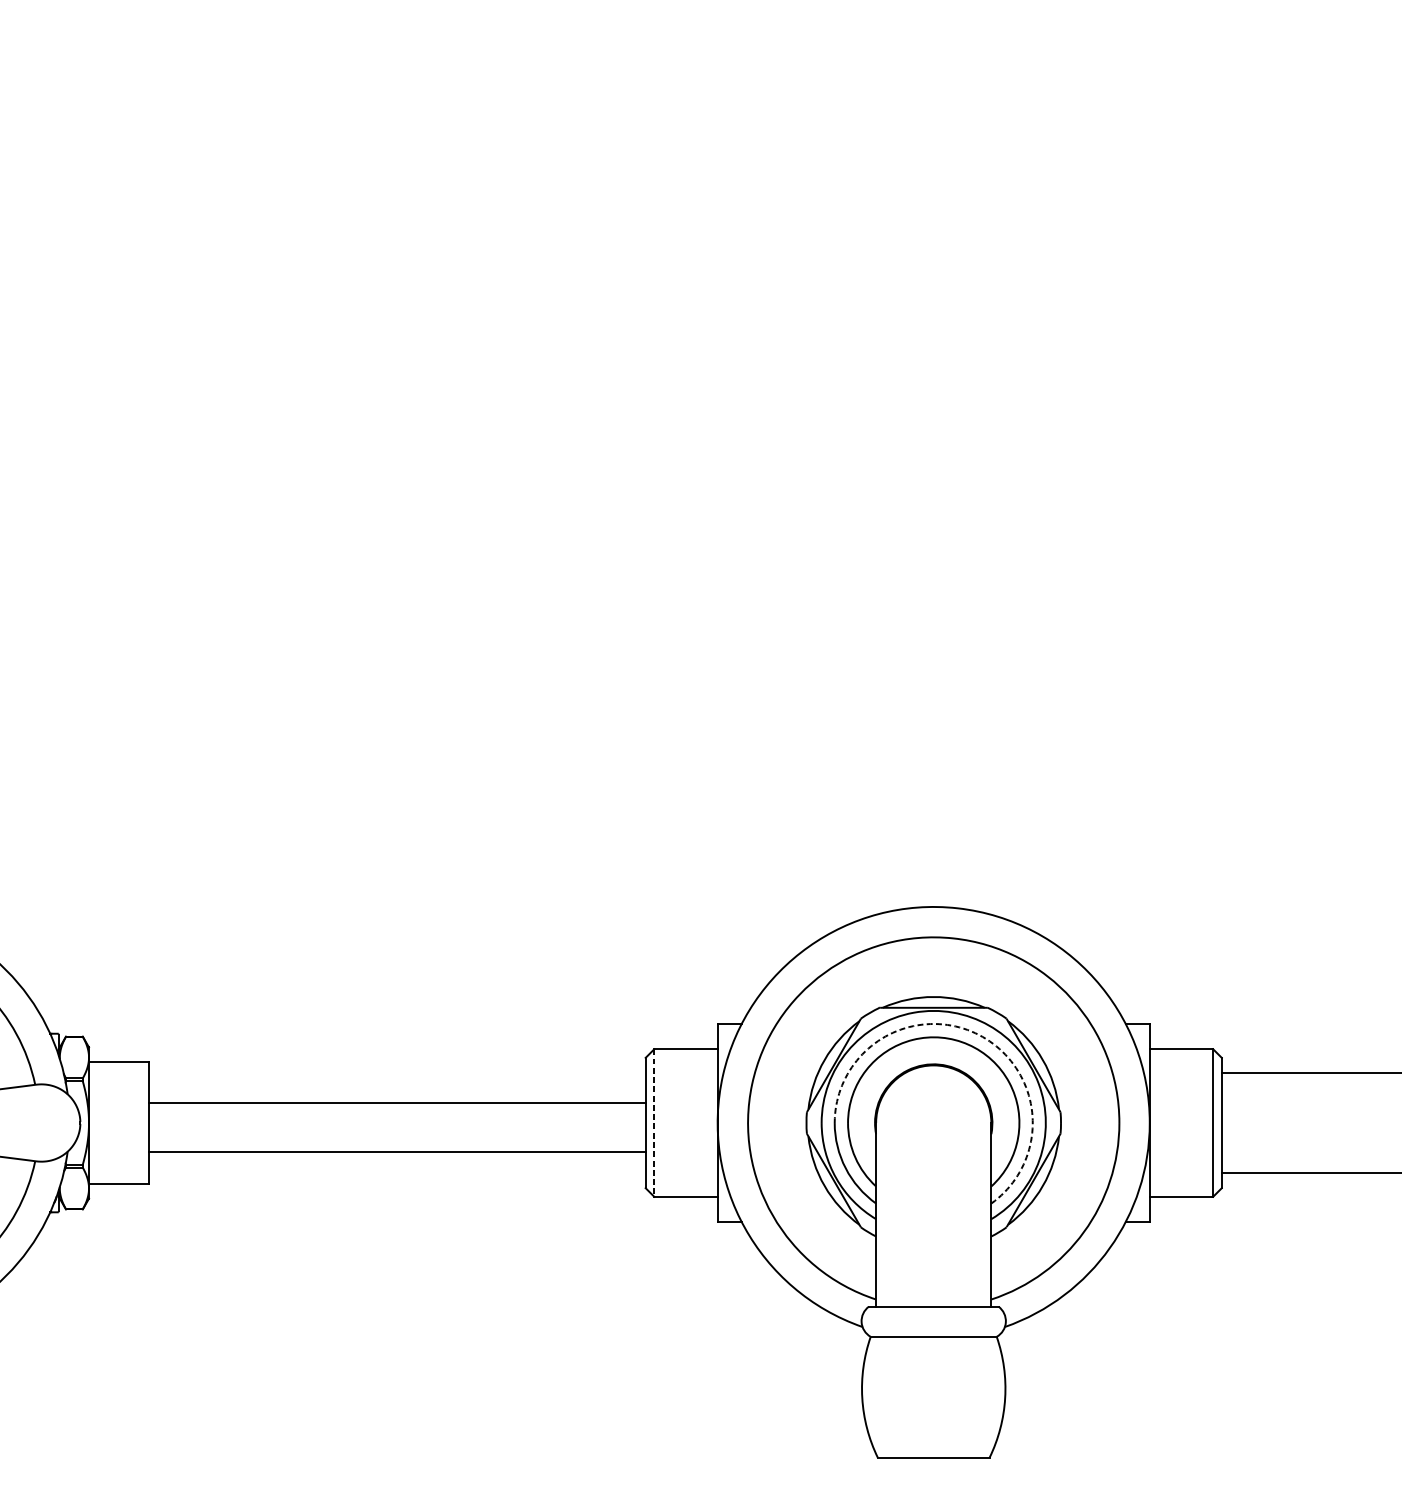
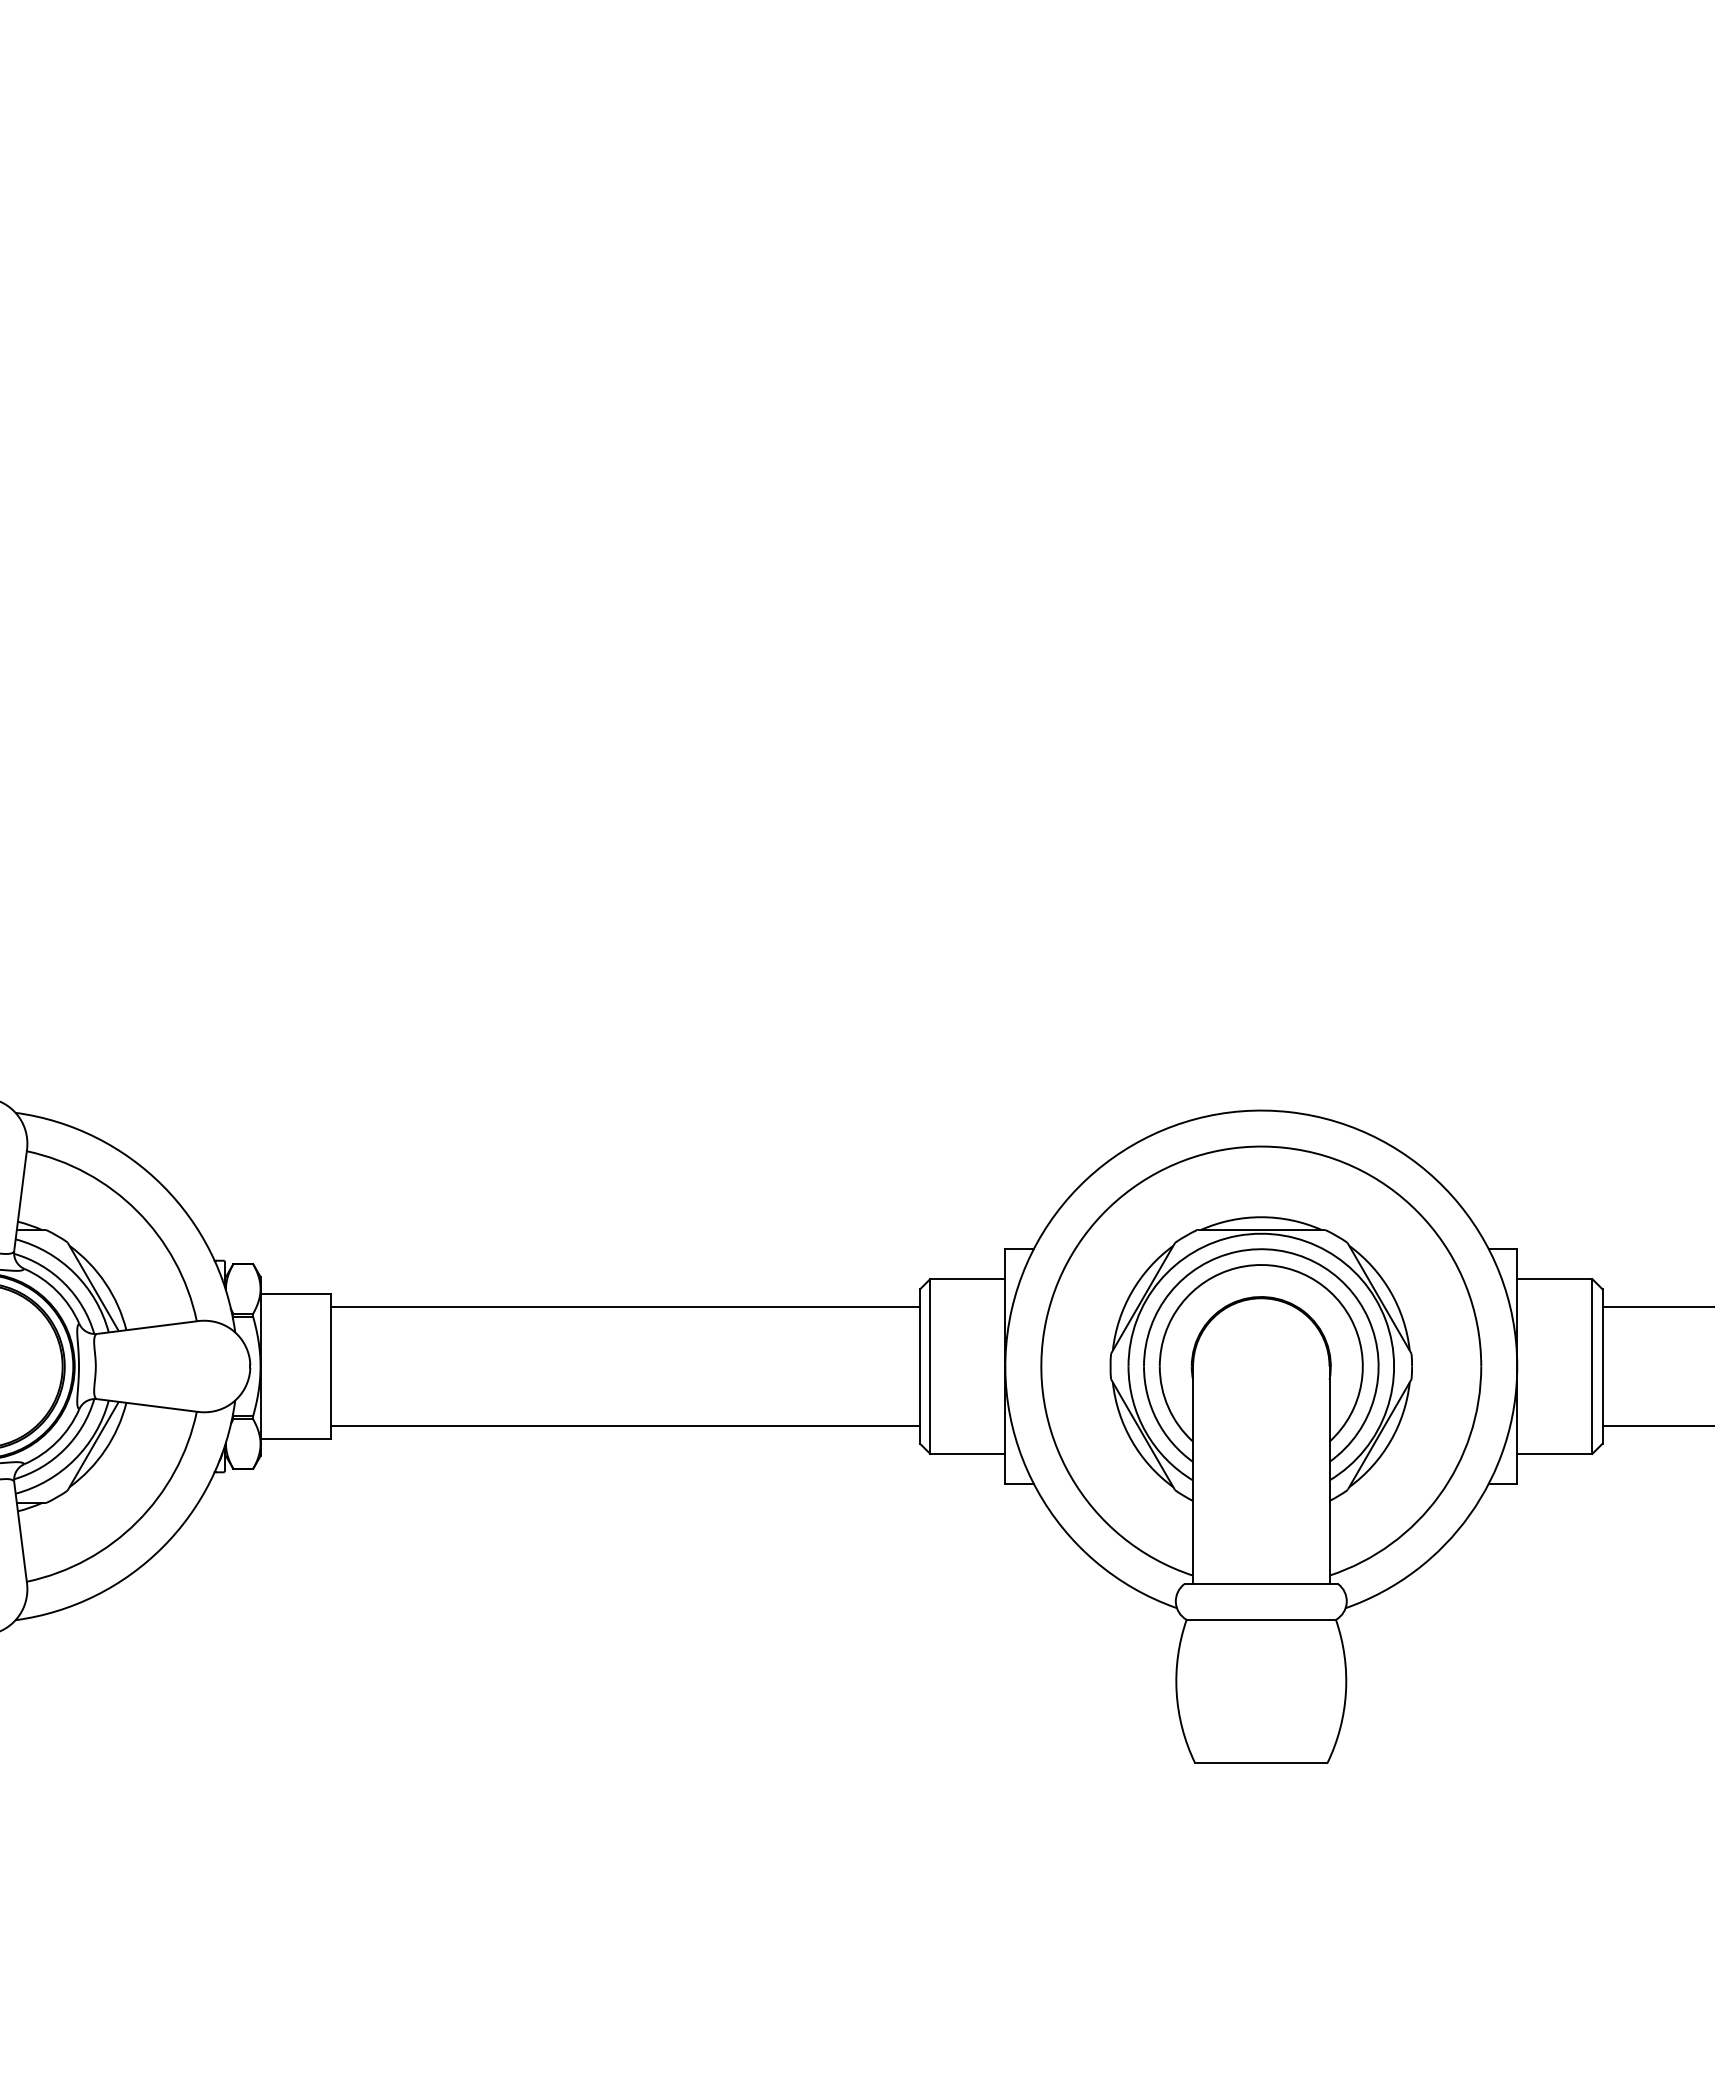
arc: (978, 1035) -> (1314, 1262), dashed -> solid
line: (397, 1102) -> (625, 1426), moved
line: (654, 1123) -> (930, 1367), dashed -> solid
line: (397, 1151) -> (625, 1306), moved

